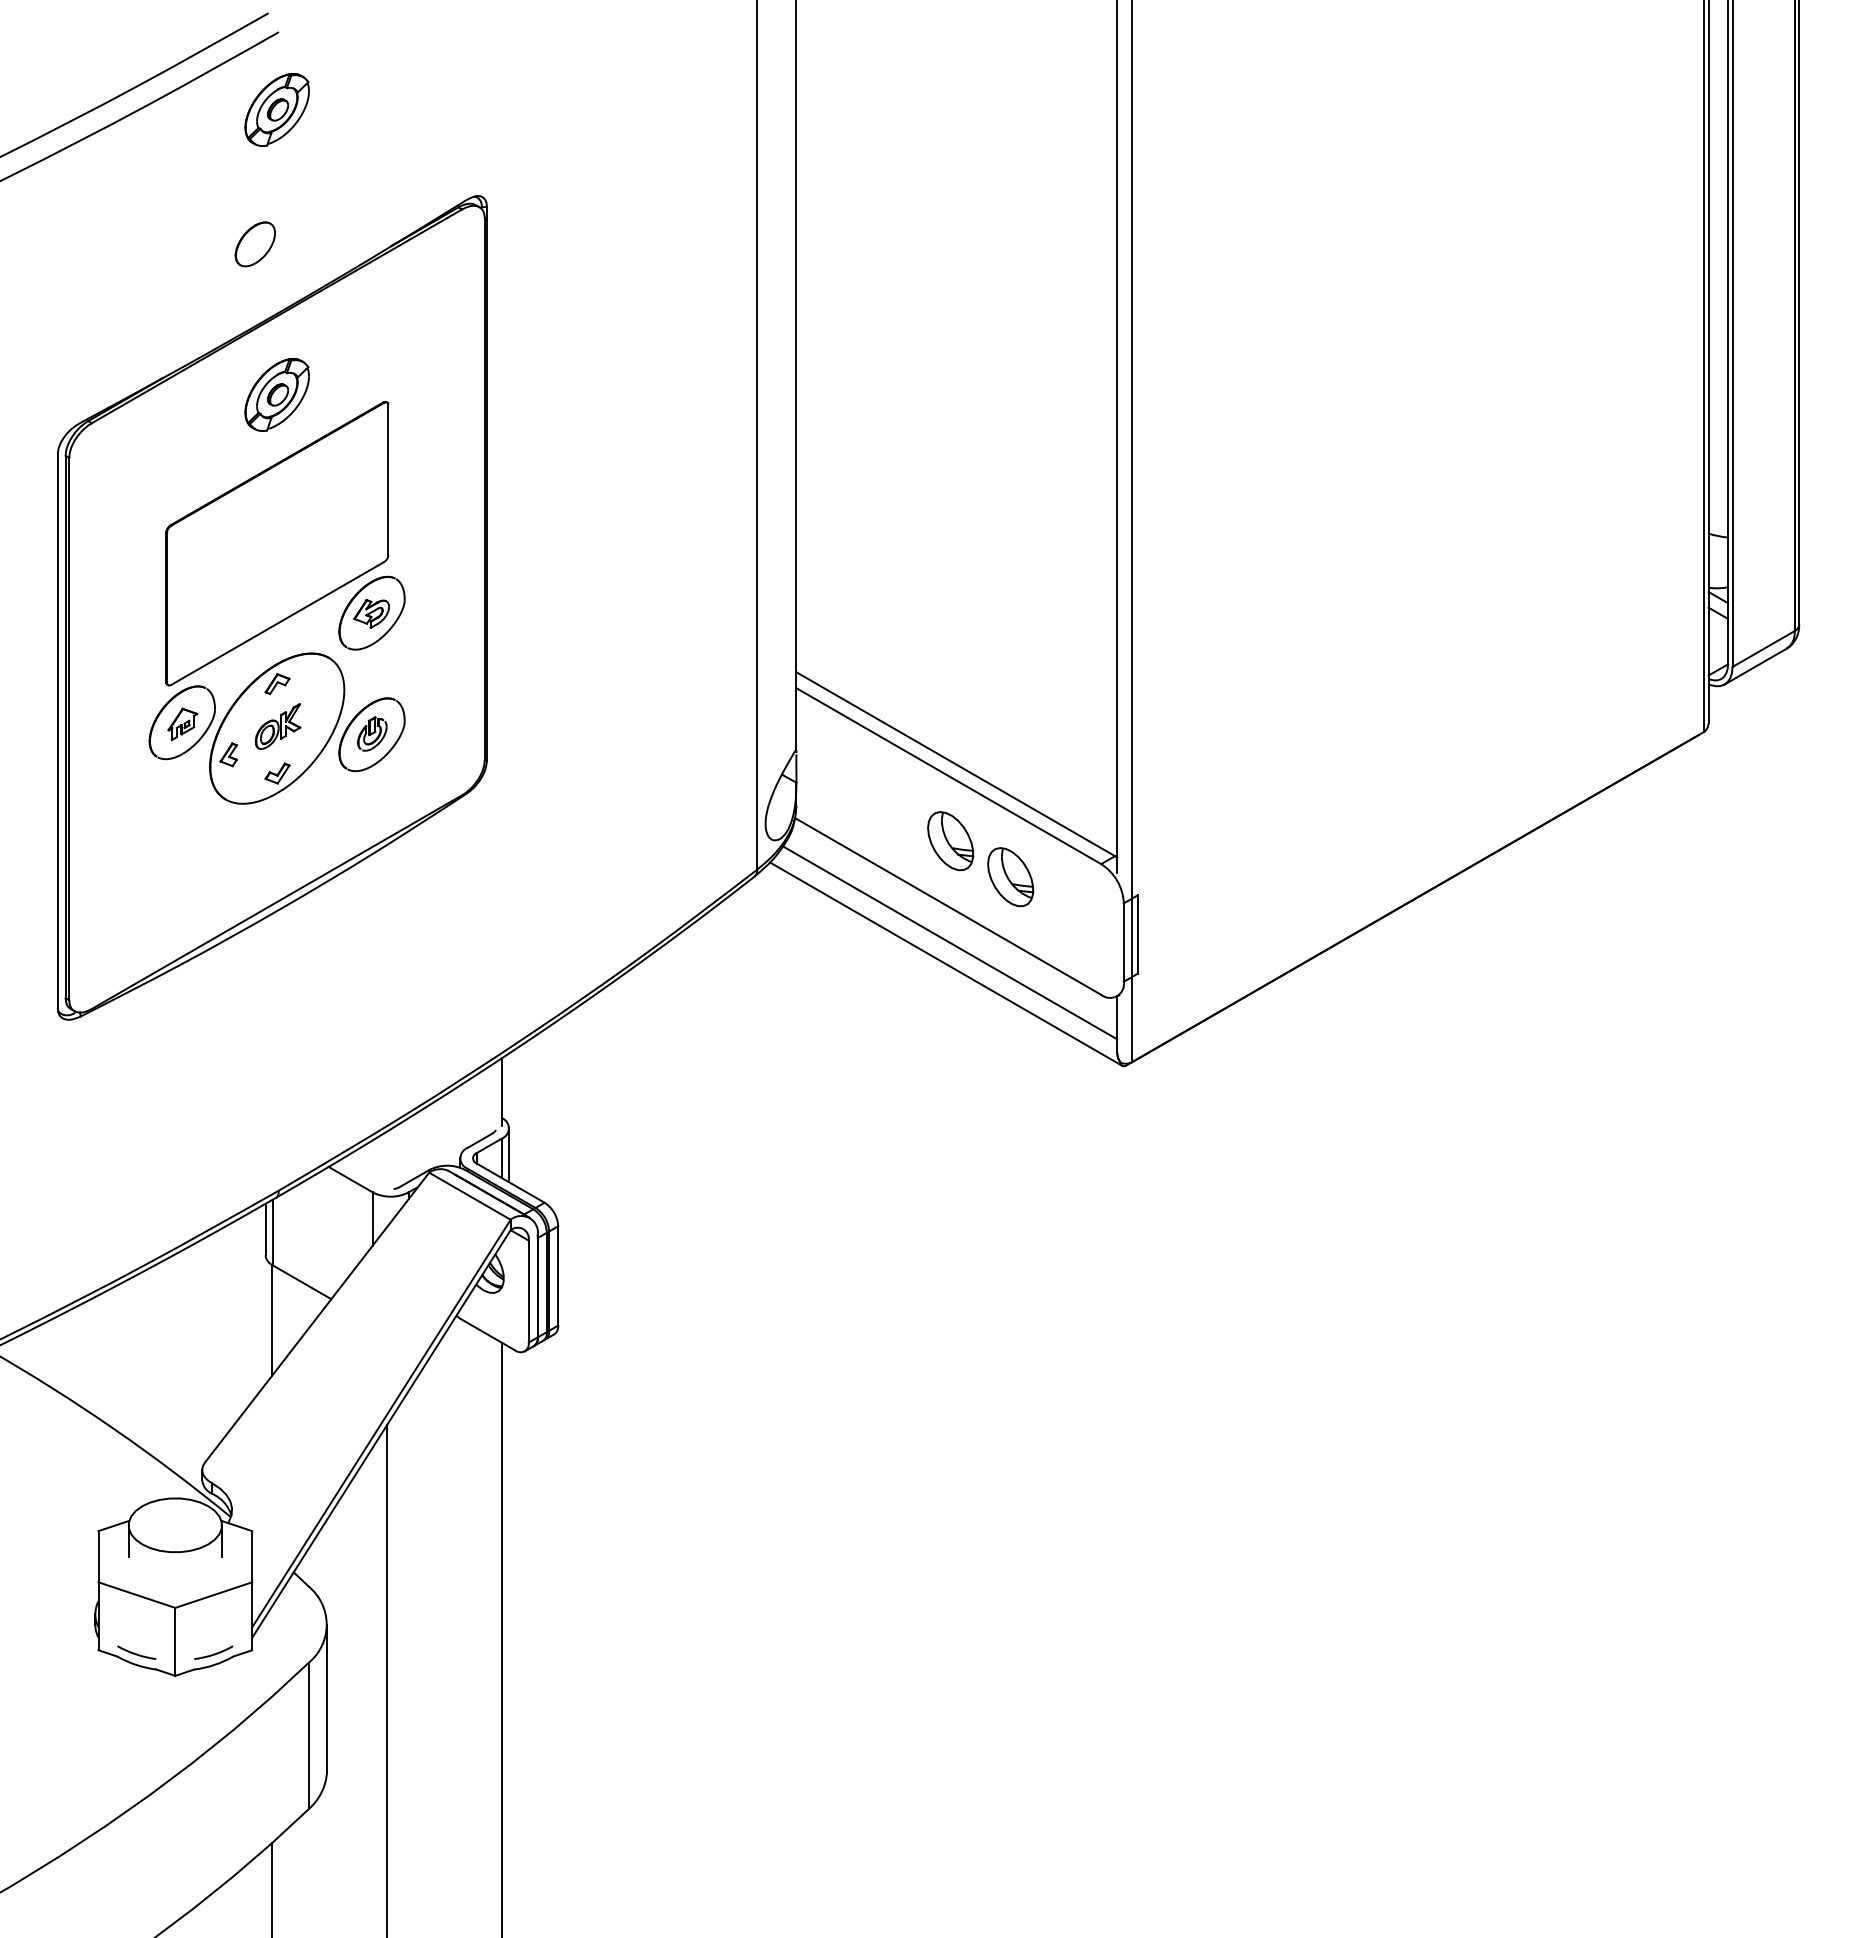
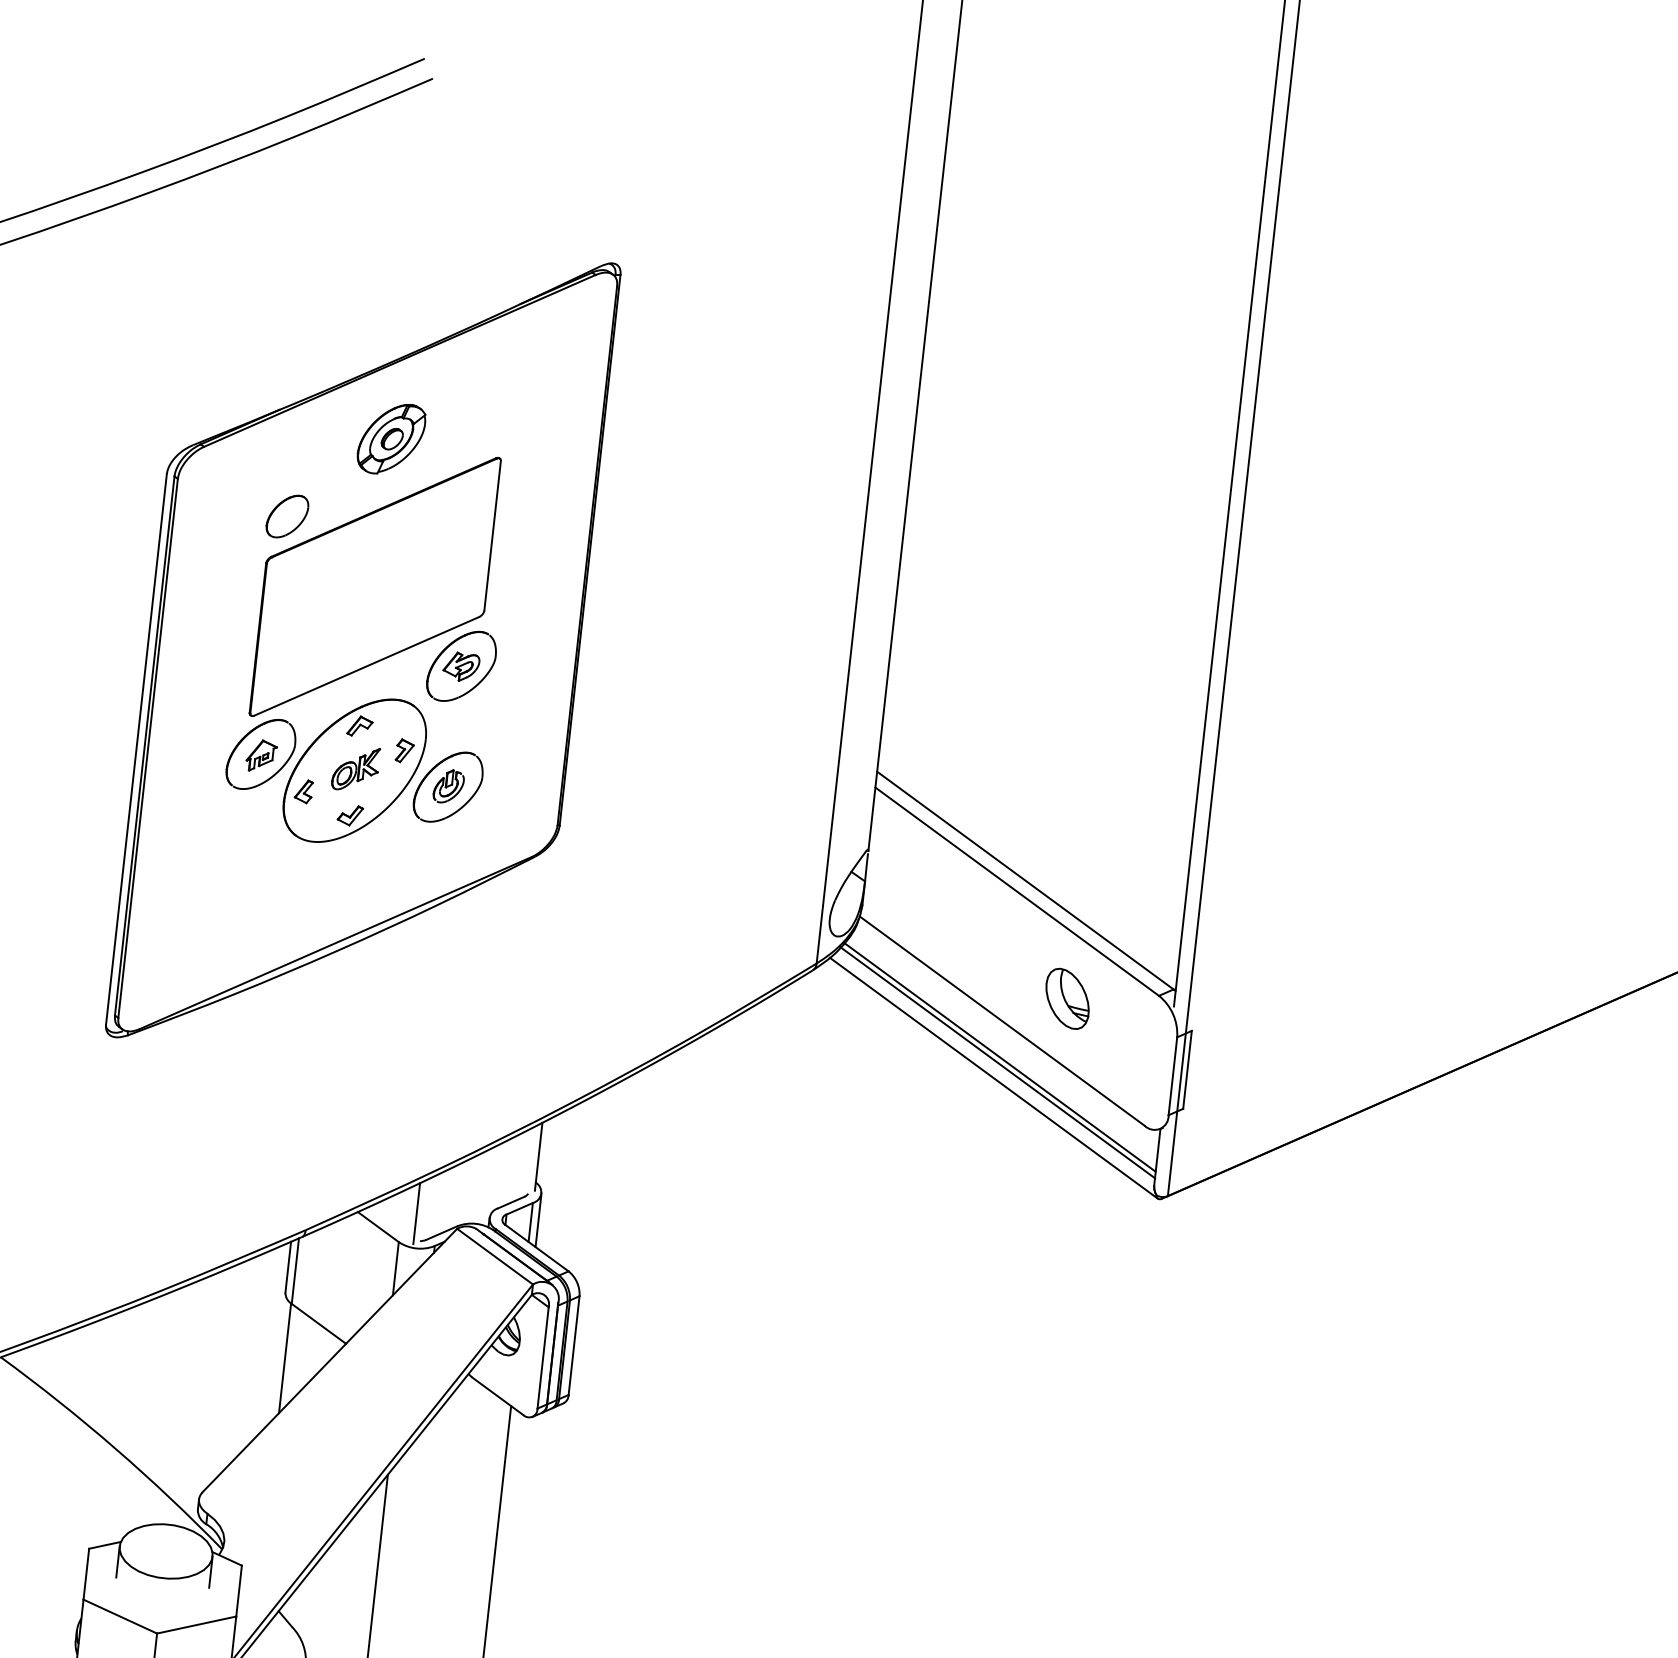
part: (276, 109) -> (422, 155), removed
part: (254, 244) -> (286, 516), moved
part: (324, 703) -> (404, 750), added
part: (950, 841) -> (1011, 956), removed
line: (948, 947) -> (998, 1061), added
line: (387, 1161) -> (416, 1213), added

